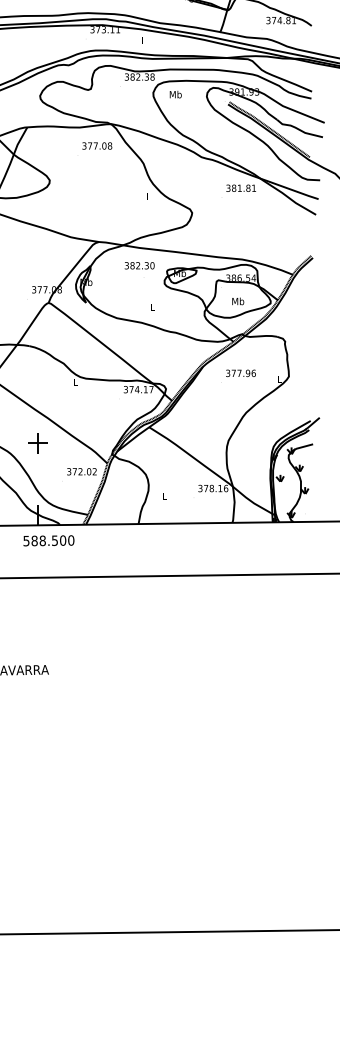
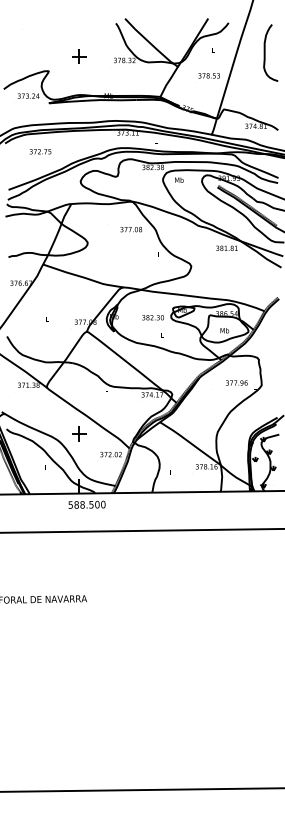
text: (97, 145) -> (131, 229), moved
text: (138, 265) -> (152, 317), moved
text: (240, 372) -> (236, 382), moved

